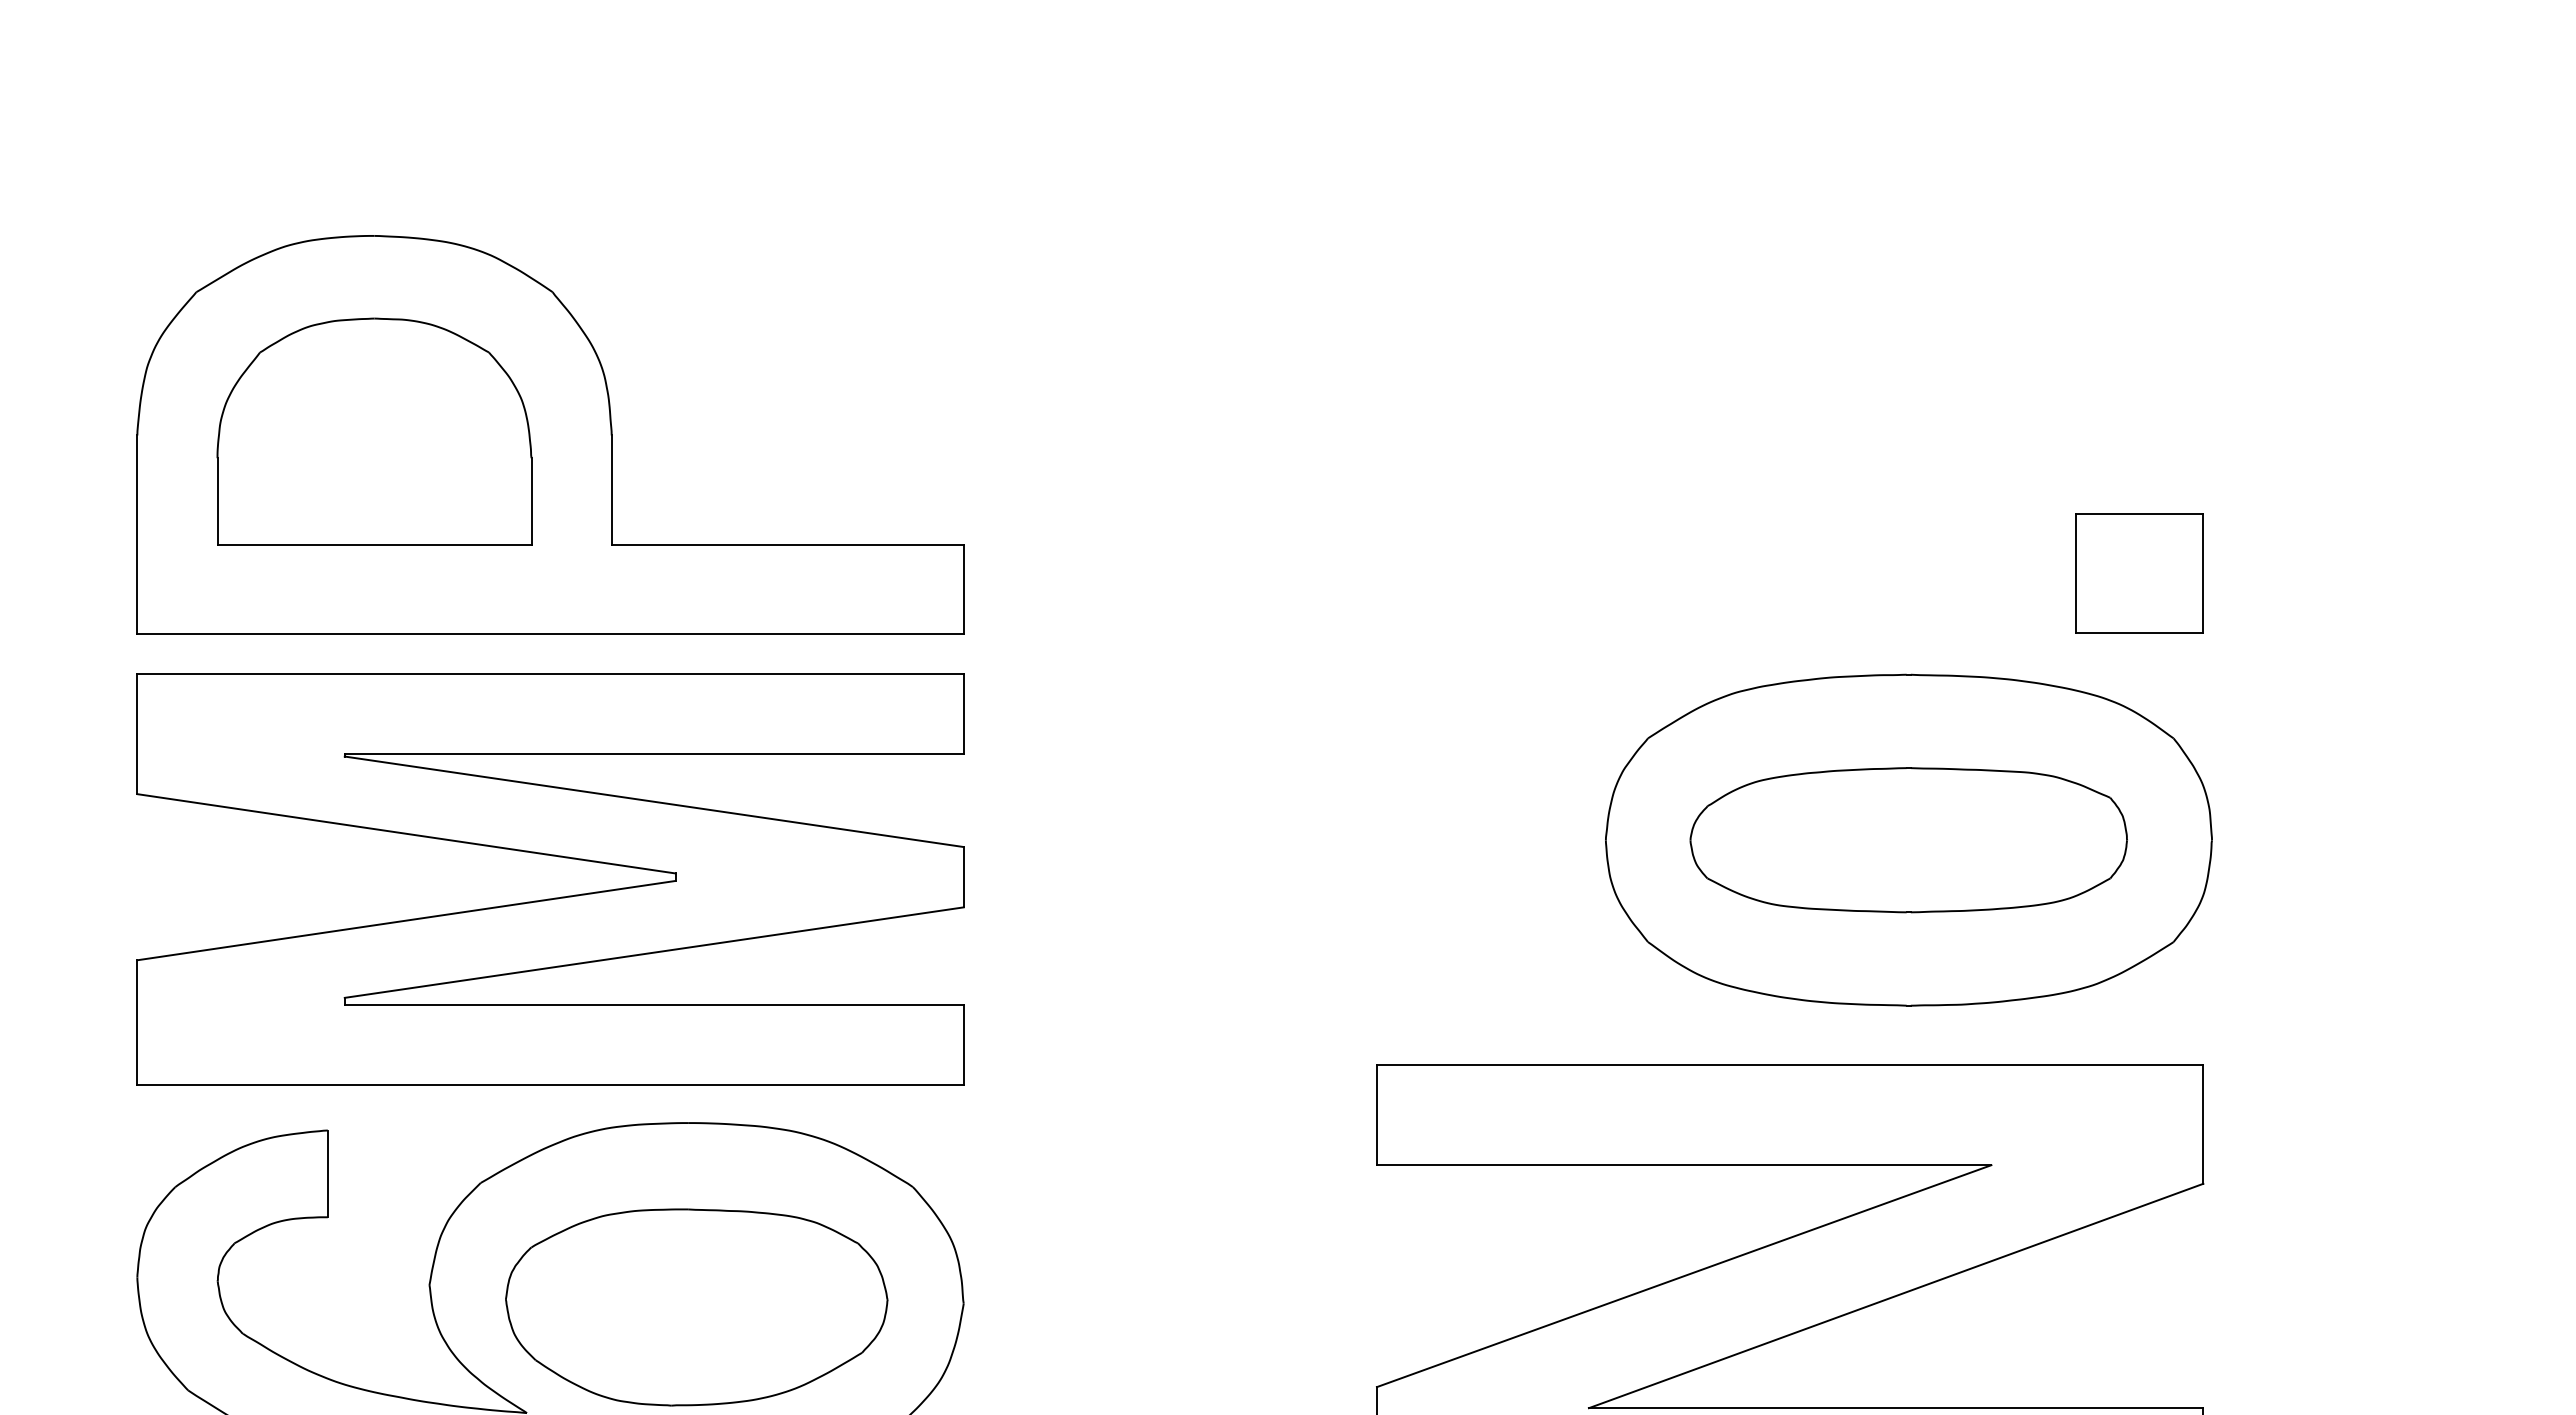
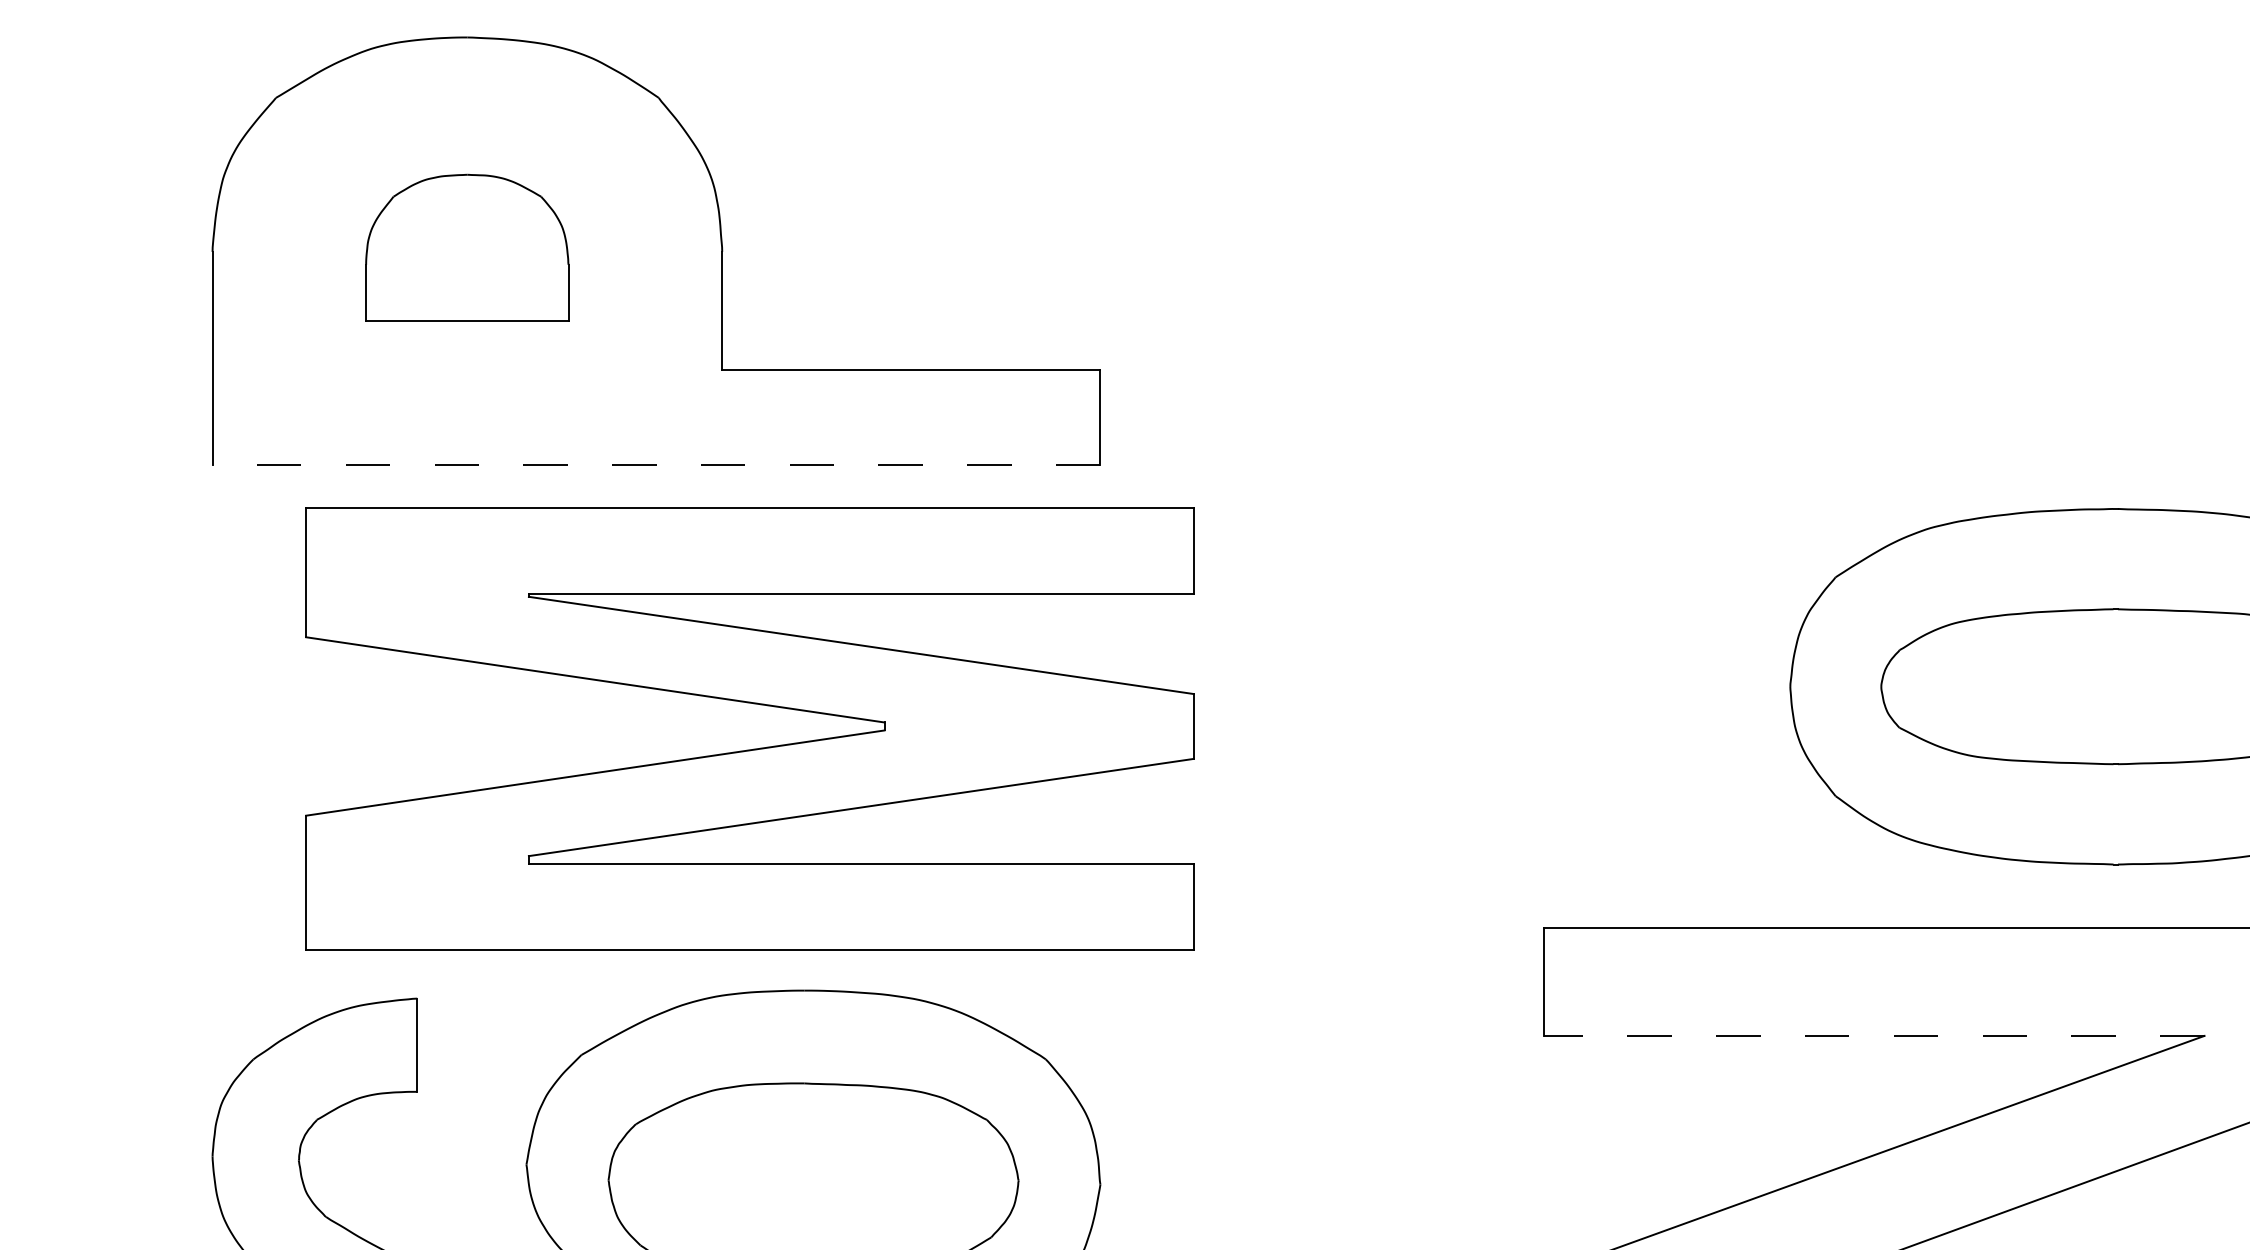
part: (374, 431) -> (467, 247), size x0.6
line: (550, 633) -> (656, 464), solid -> dashed
part: (554, 897) -> (754, 748), moved
line: (1683, 1165) -> (1873, 1036), solid -> dashed

